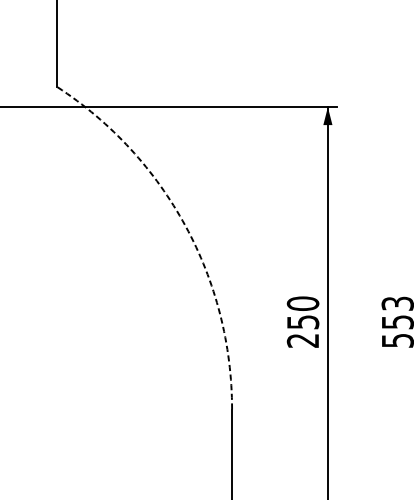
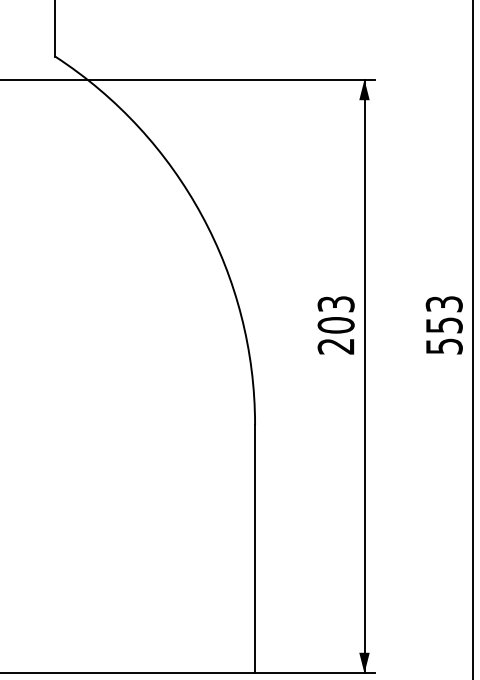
arc: (185, 226) -> (201, 215), dashed -> solid
text: (302, 312) -> (335, 314), 250 -> 203

